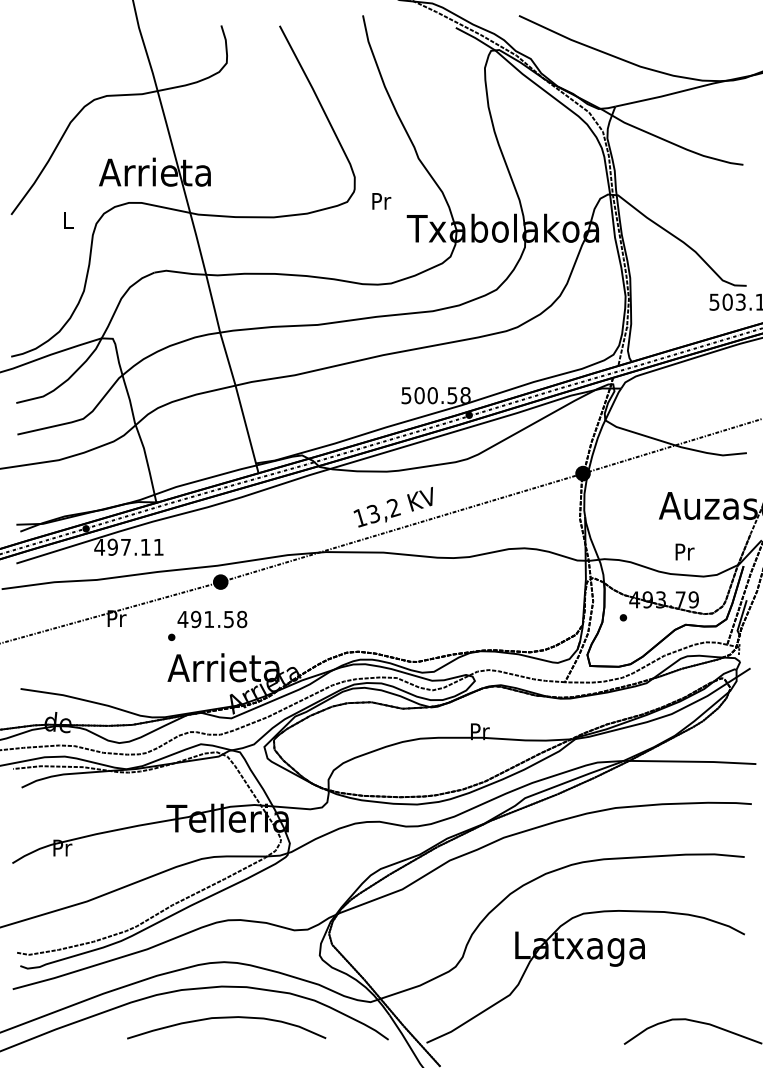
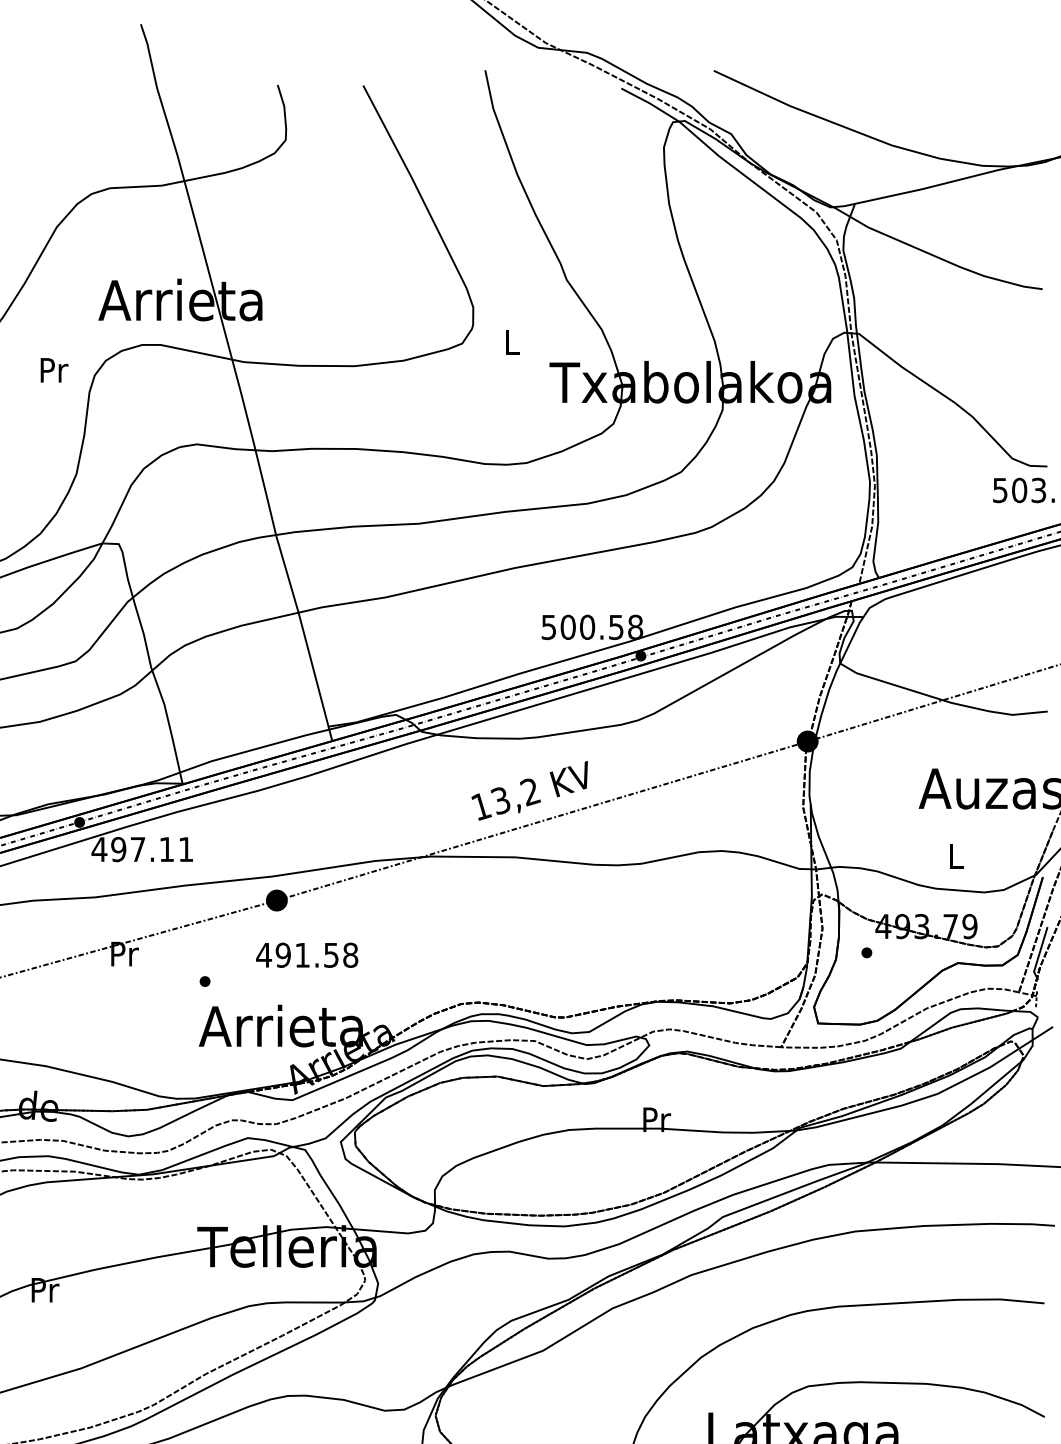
text: (381, 201) -> (512, 342), Pr -> L
text: (68, 219) -> (53, 369), L -> Pr
text: (684, 551) -> (956, 855), Pr -> L
text: (212, 619) -> (307, 955), moved

